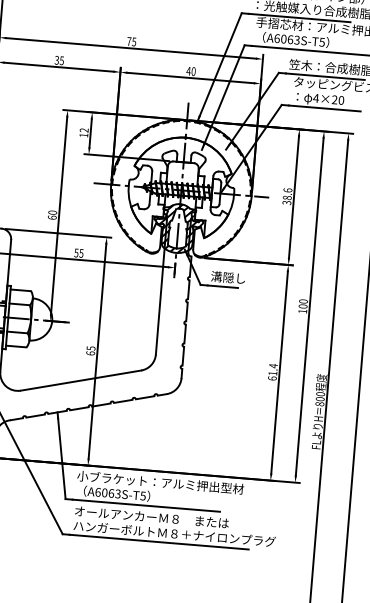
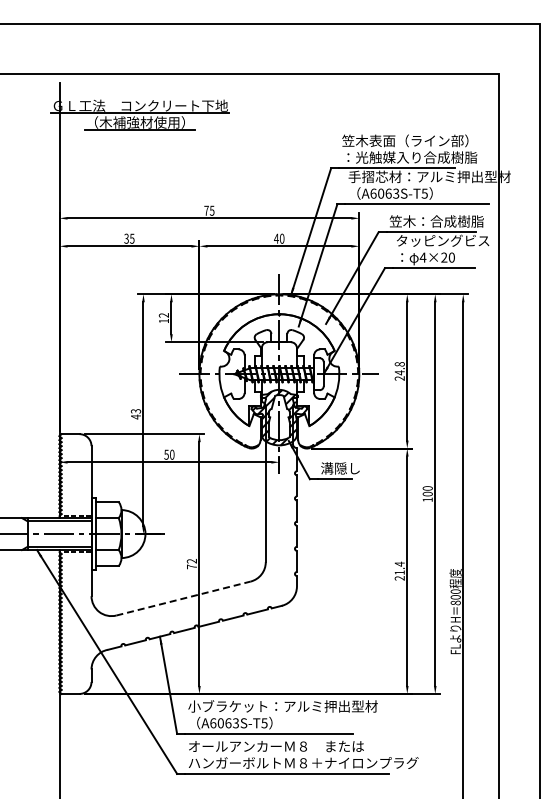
text: (287, 196) -> (399, 371), 38.6 -> 24.8
text: (52, 215) -> (135, 414), 60 -> 43
text: (81, 253) -> (172, 454), 55 -> 50
text: (90, 351) -> (191, 564), 65 -> 72
text: (272, 378) -> (399, 578), 61.4 -> 21.4
line: (81, 380) -> (184, 598), solid -> dashed

